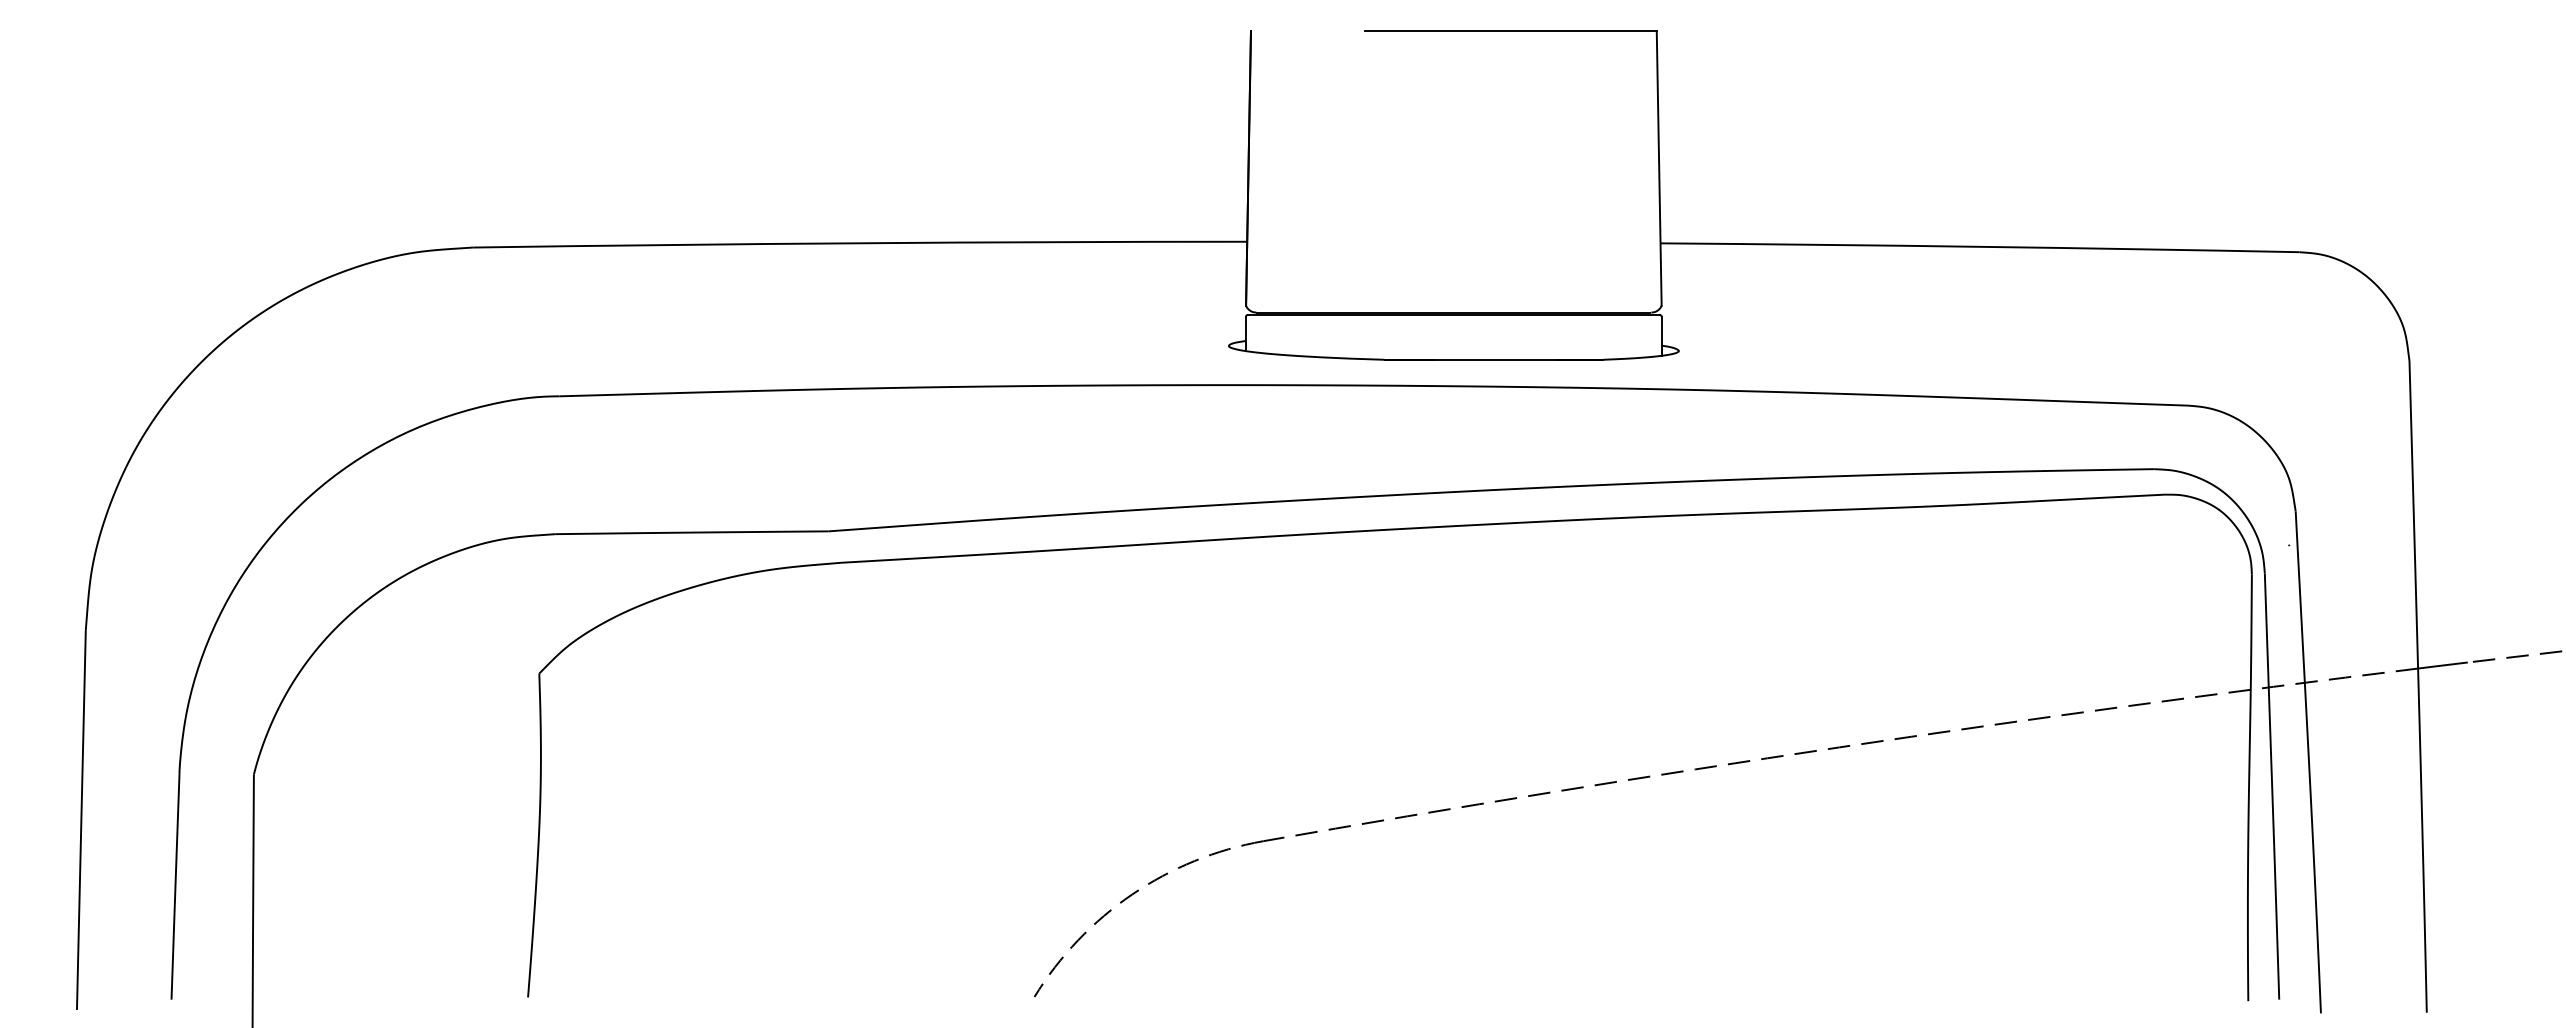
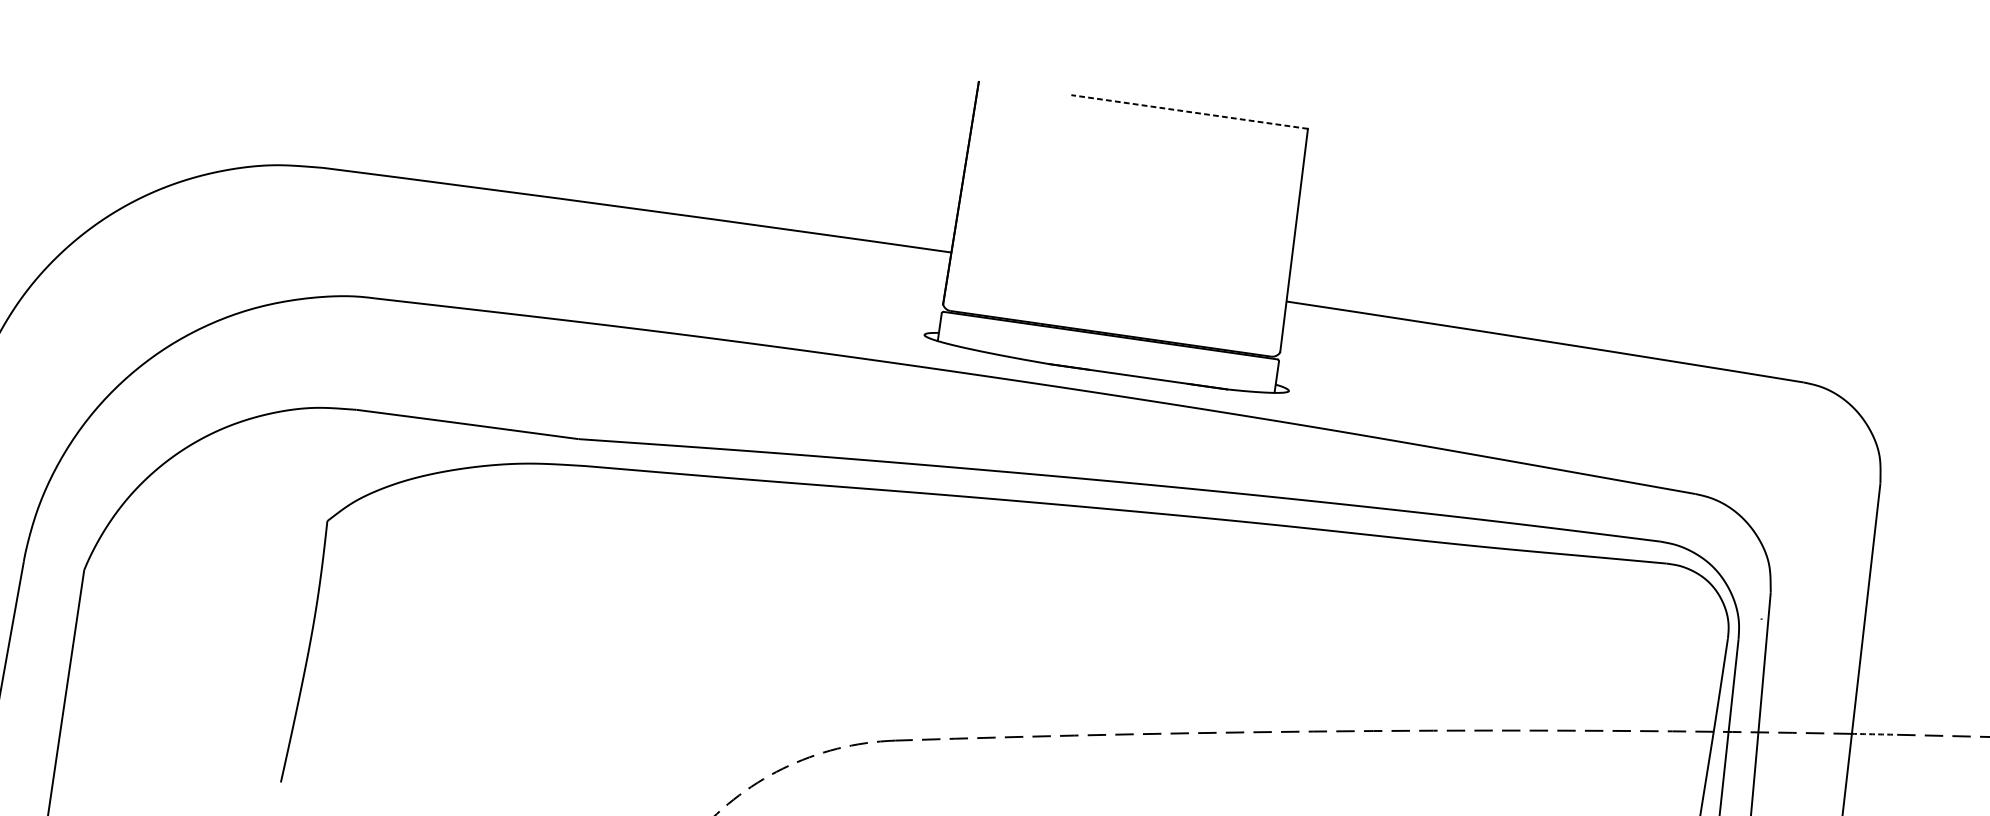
line: (1510, 31) -> (1189, 112), solid -> dashed
arc: (2442, 665) -> (1872, 734), solid -> dashed

